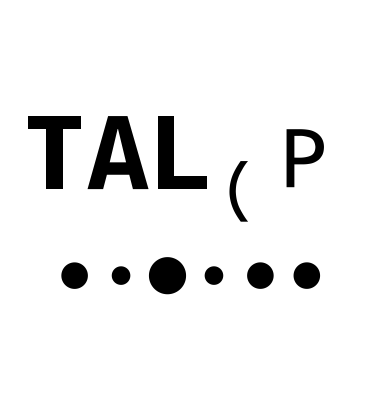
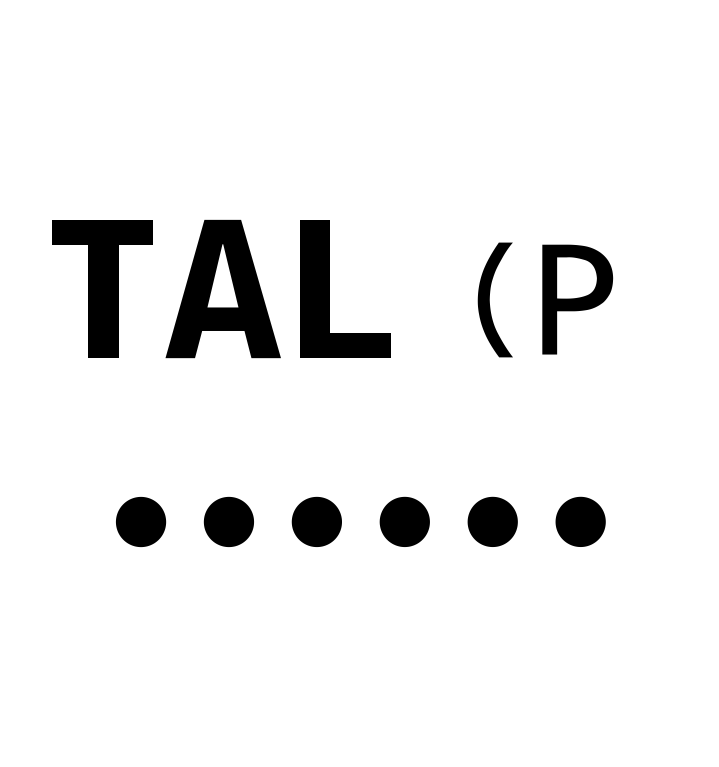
part: (238, 191) -> (494, 300), moved
part: (120, 275) -> (227, 521), size x1.43
part: (167, 275) -> (316, 521), size x0.71
part: (213, 275) -> (403, 521), size x1.43

